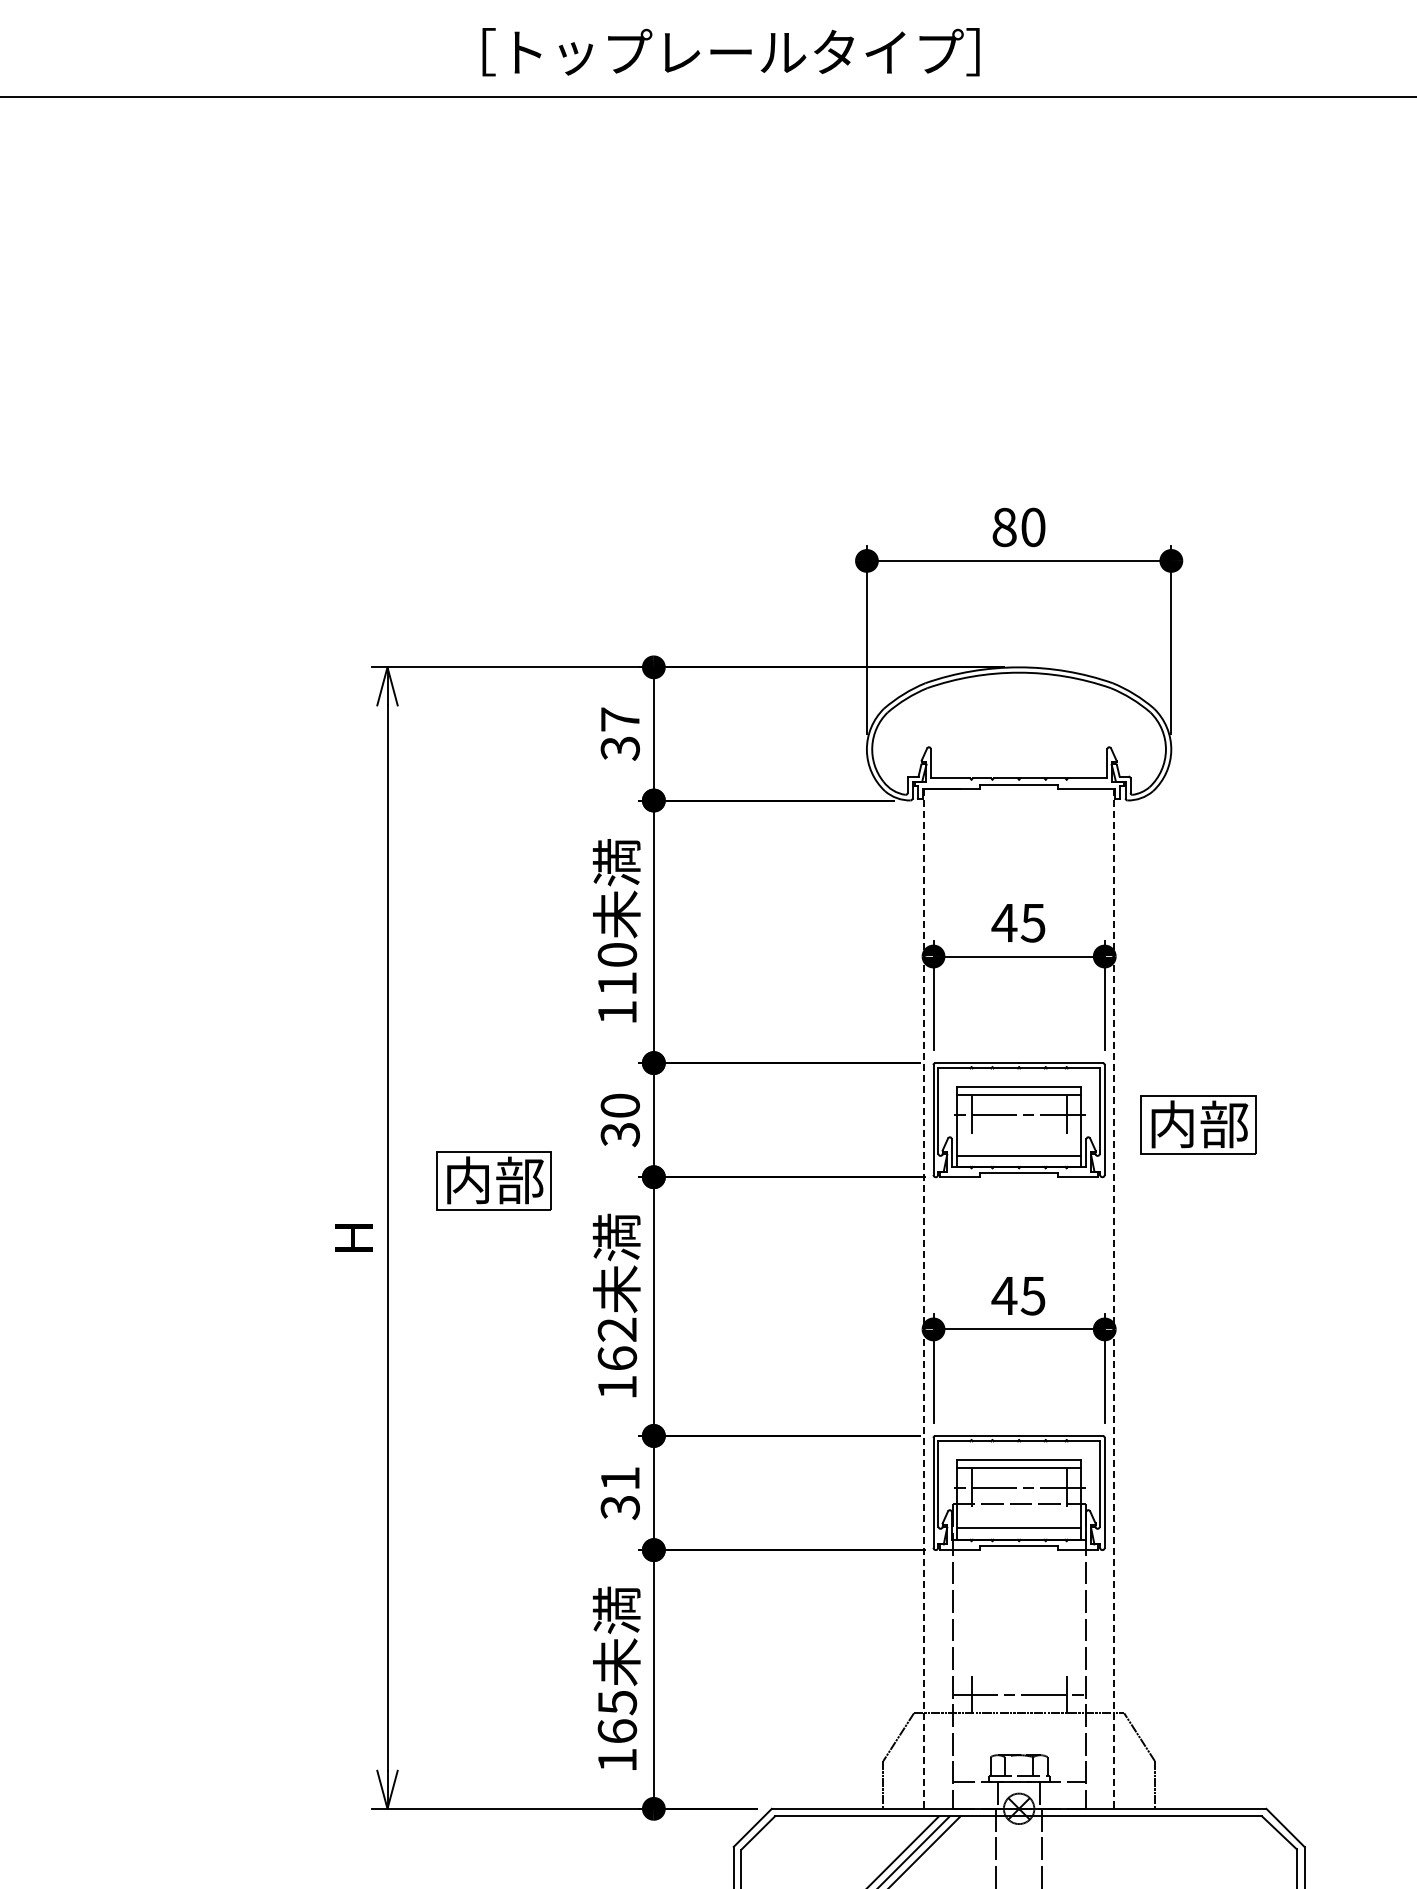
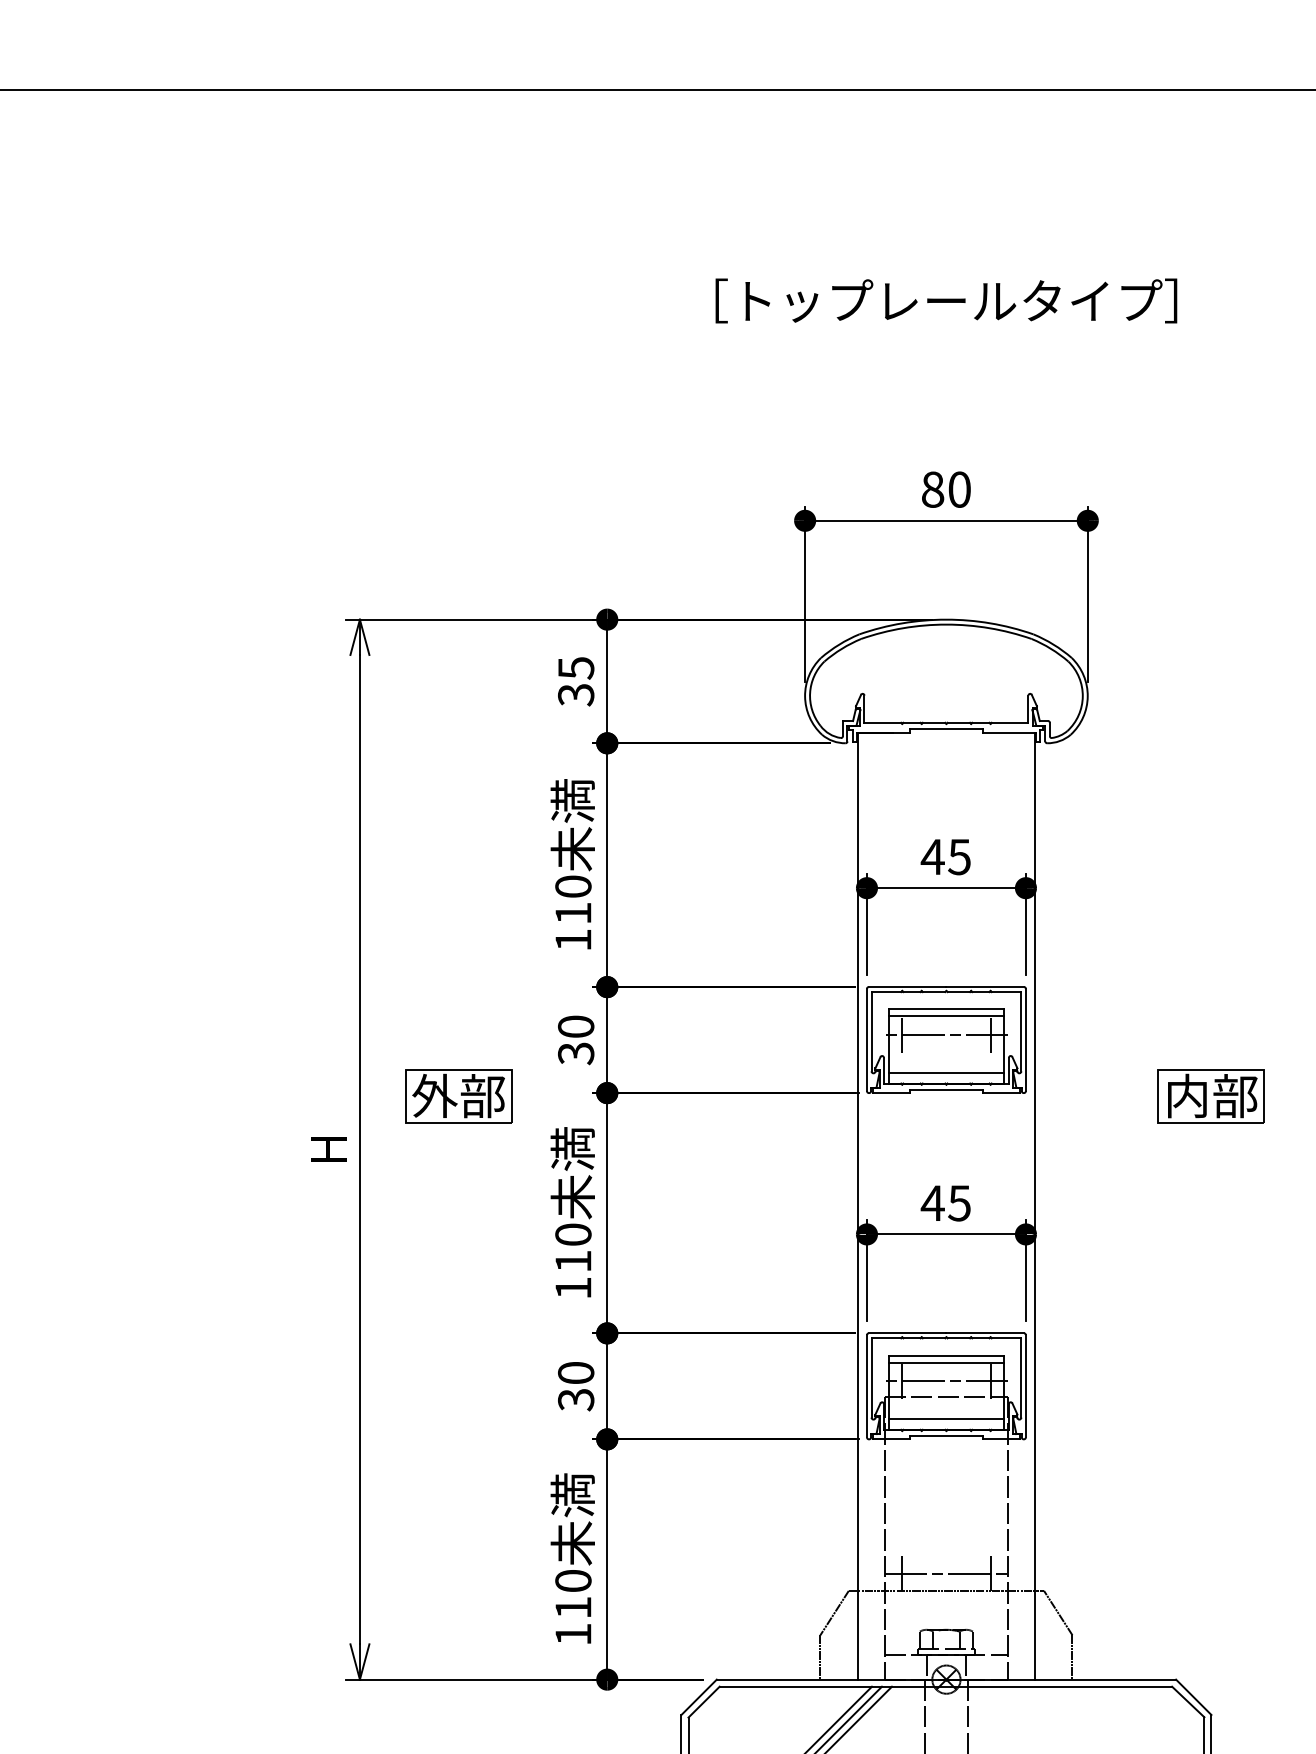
text: (730, 52) -> (945, 301), moved
text: (620, 719) -> (576, 668), 37 -> 35
part: (1198, 1124) -> (1211, 1096), moved
text: (467, 1180) -> (434, 1096), 内部 -> 外部
line: (924, 1299) -> (858, 1206), dashed -> solid
line: (1114, 1299) -> (1035, 1206), dashed -> solid
text: (617, 1343) -> (573, 1247), 162 -> 110
text: (619, 1478) -> (575, 1372), 31 -> 30
text: (617, 1716) -> (573, 1593), 165 -> 110

